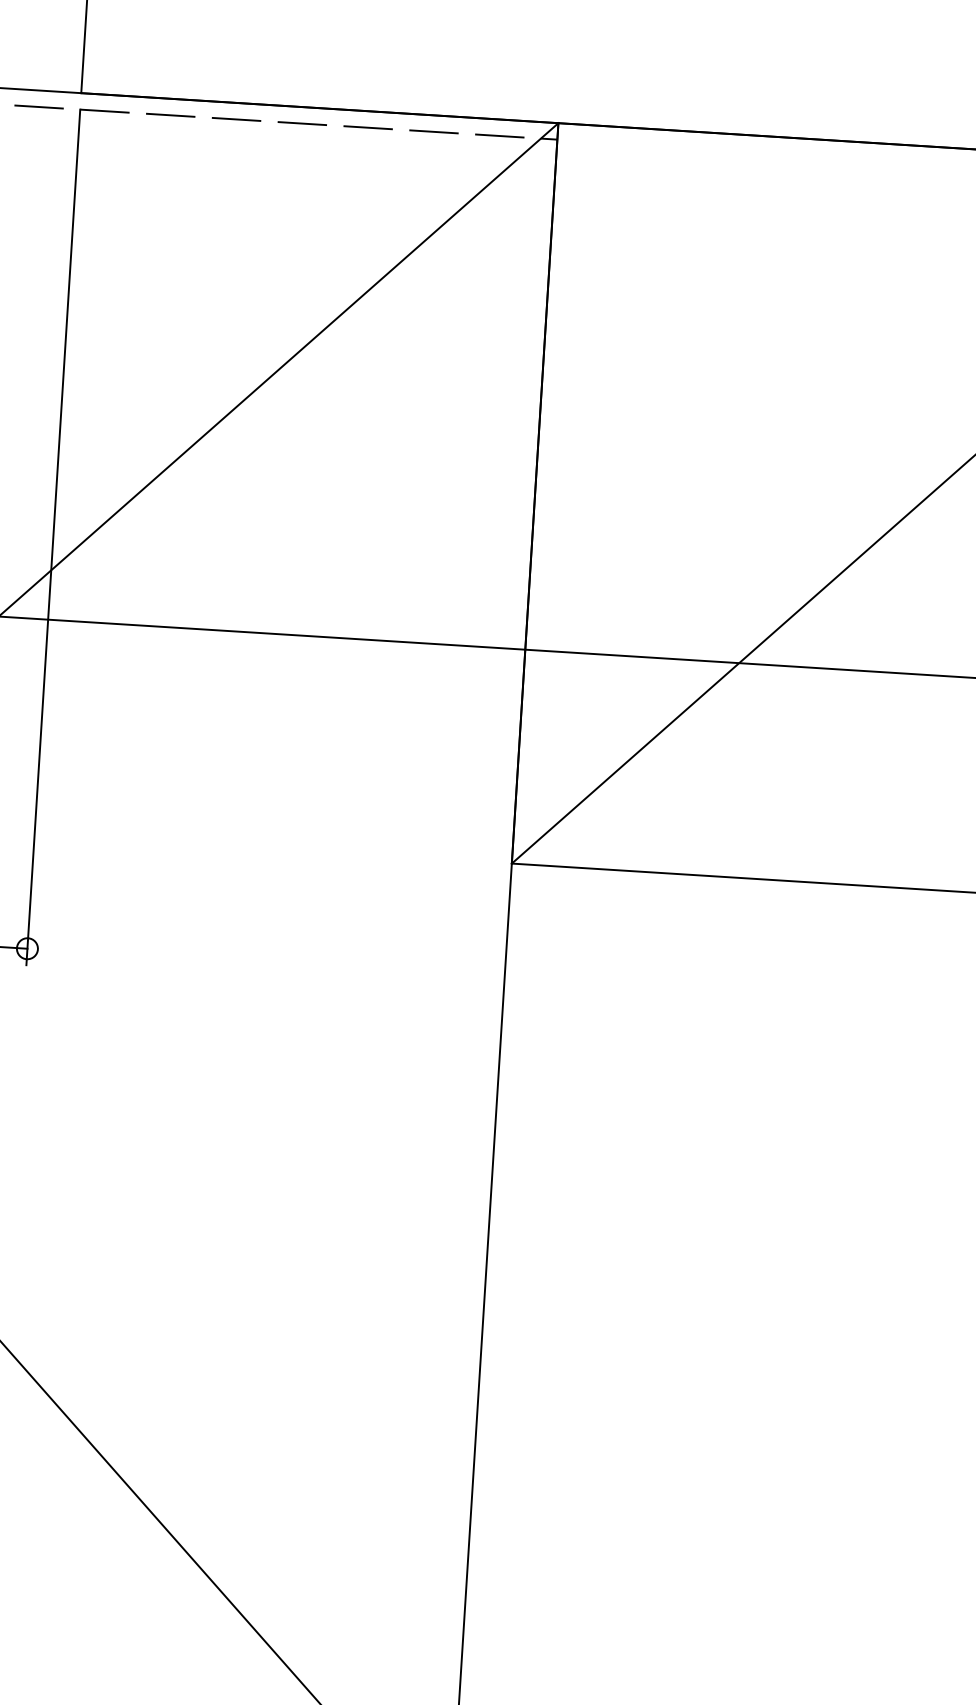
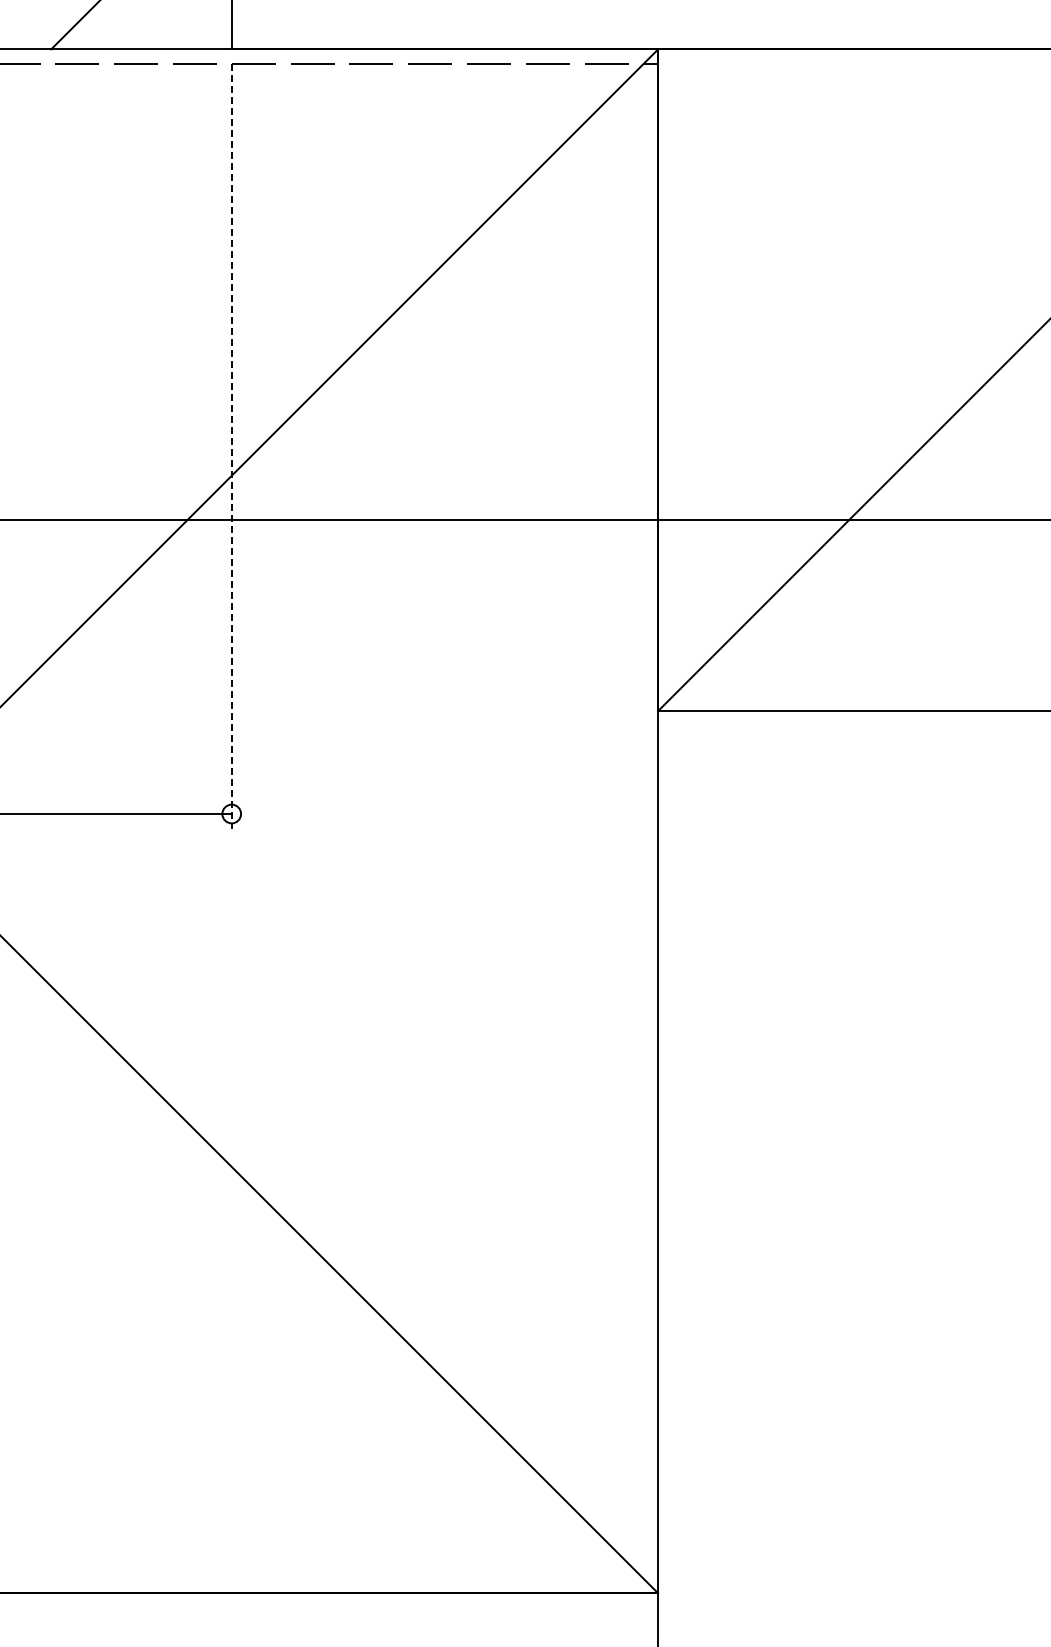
line: (53, 537) -> (231, 446), solid -> dashed

